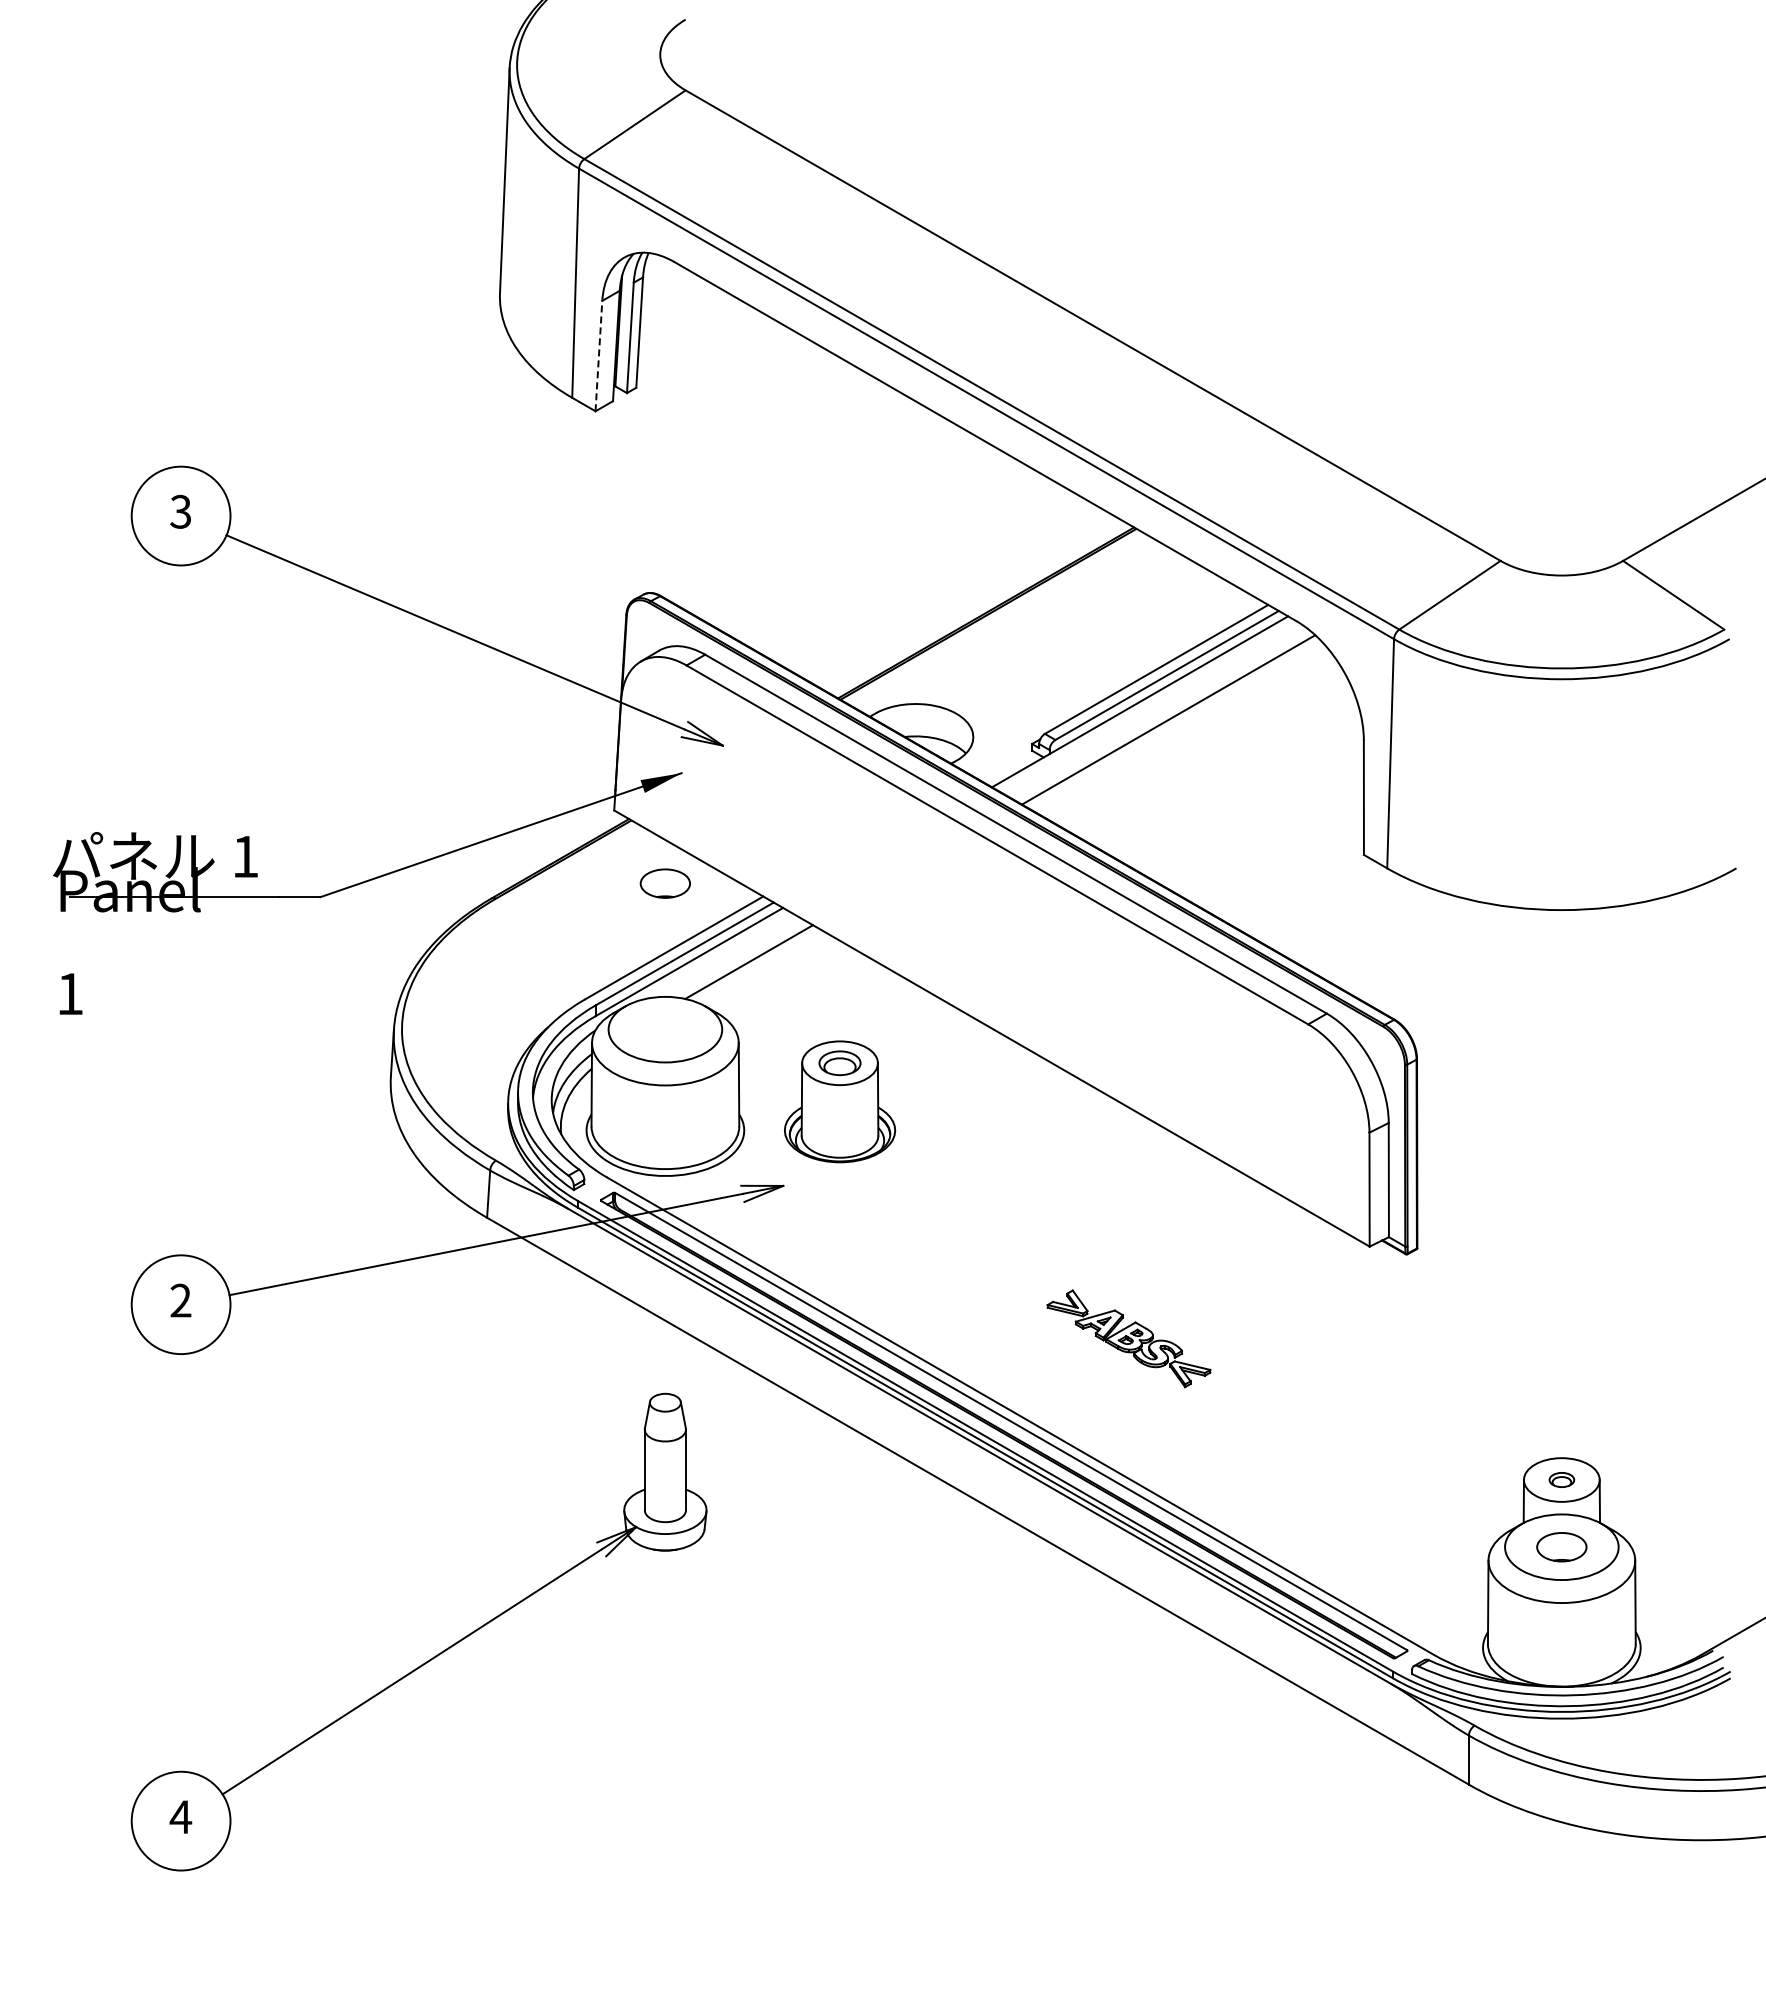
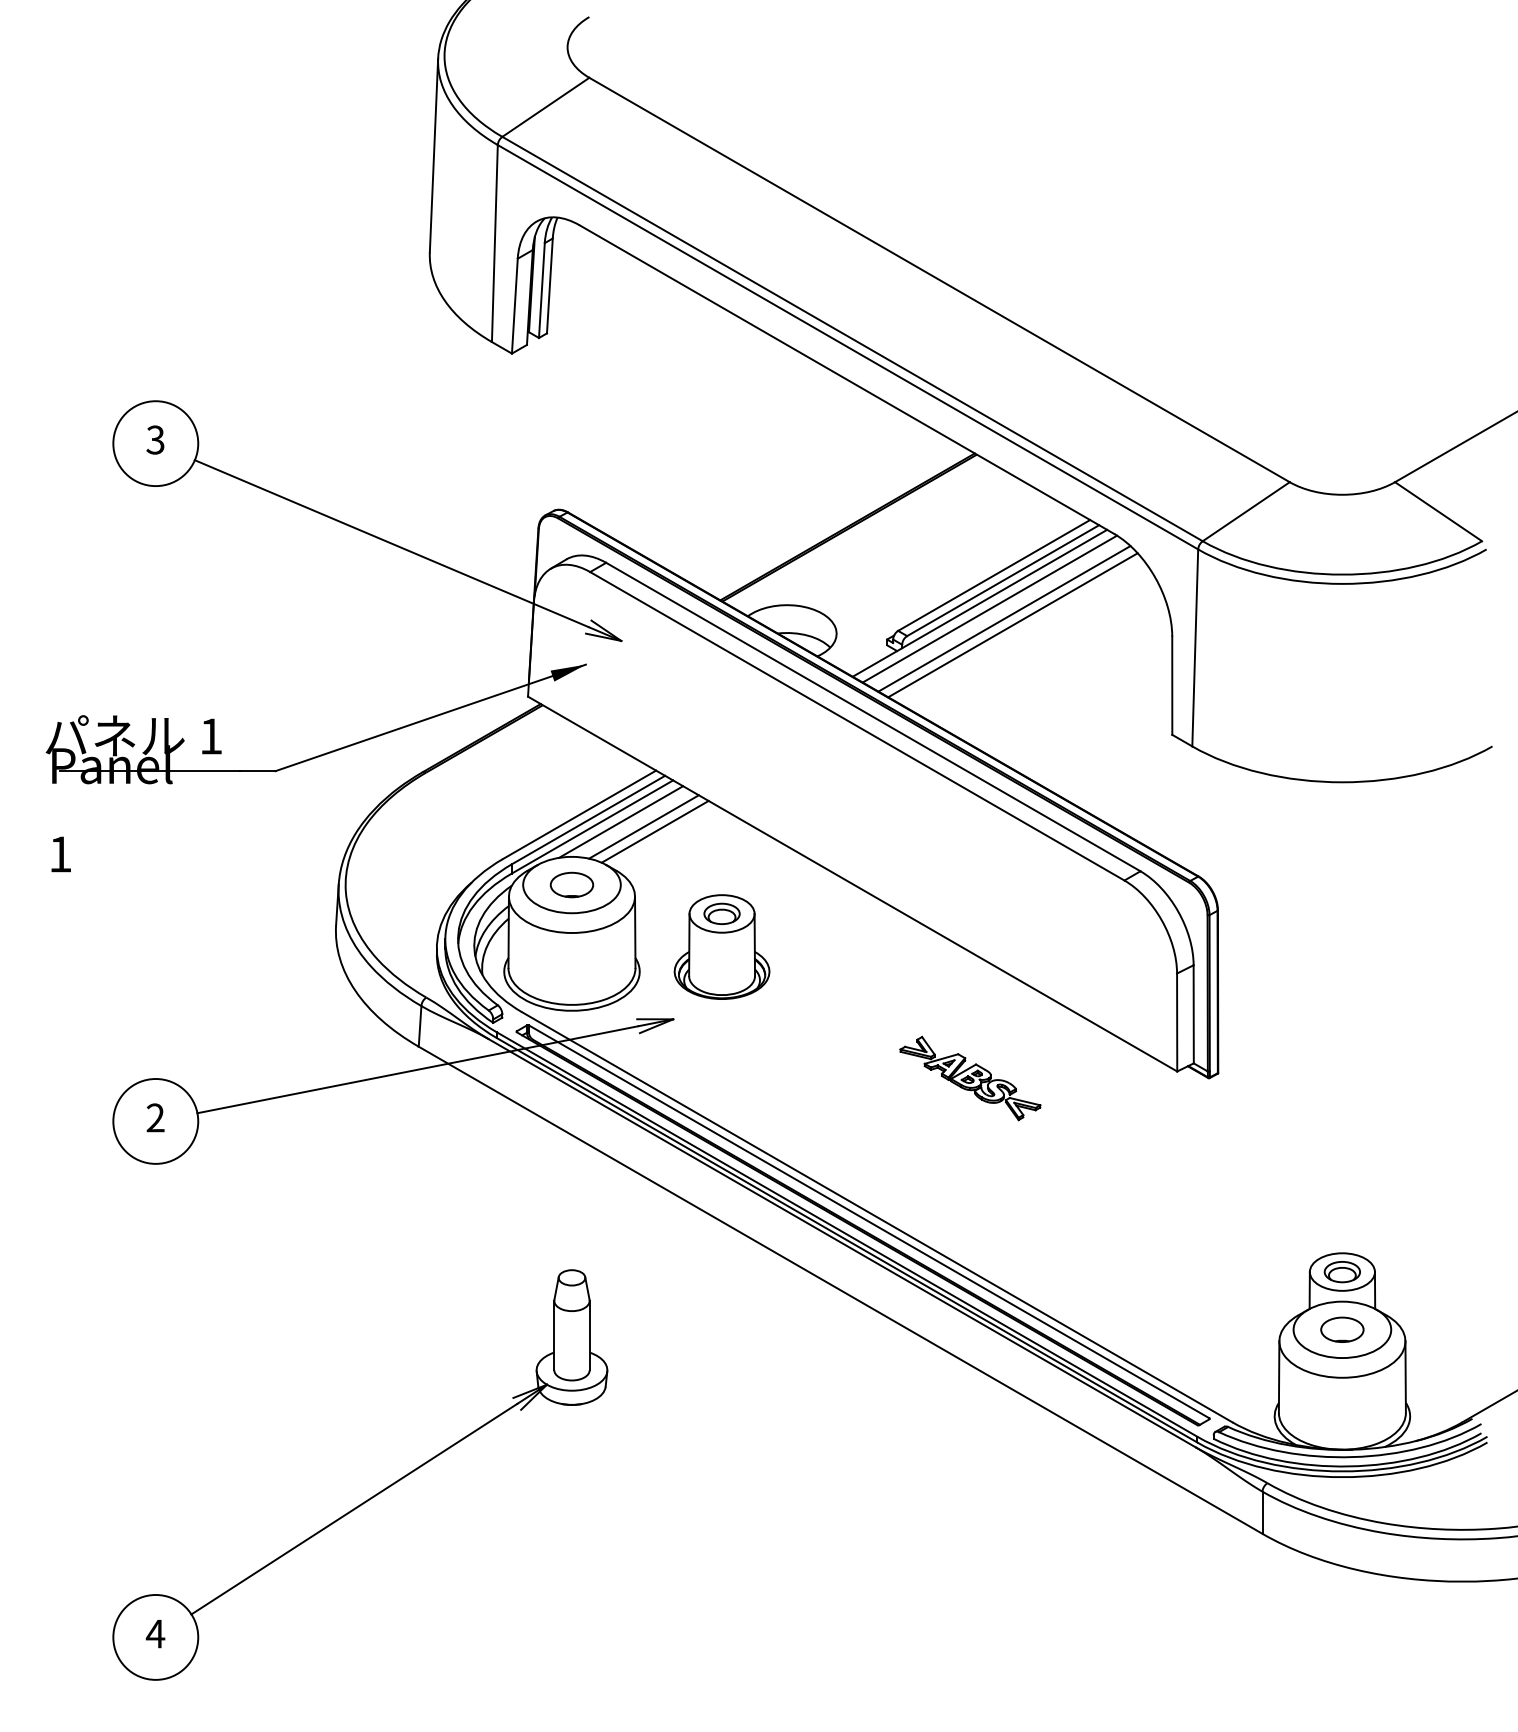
line: (598, 355) -> (514, 305), dashed -> solid
line: (1151, 708) -> (989, 609), added
line: (1178, 727) -> (1012, 625), added
part: (664, 883) -> (571, 884), moved
line: (722, 956) -> (621, 822), added
line: (762, 967) -> (655, 831), added
part: (1128, 1338) -> (969, 1078), moved
part: (1561, 1479) -> (1342, 1271), size x1.67
part: (435, 1655) -> (374, 1495), moved

